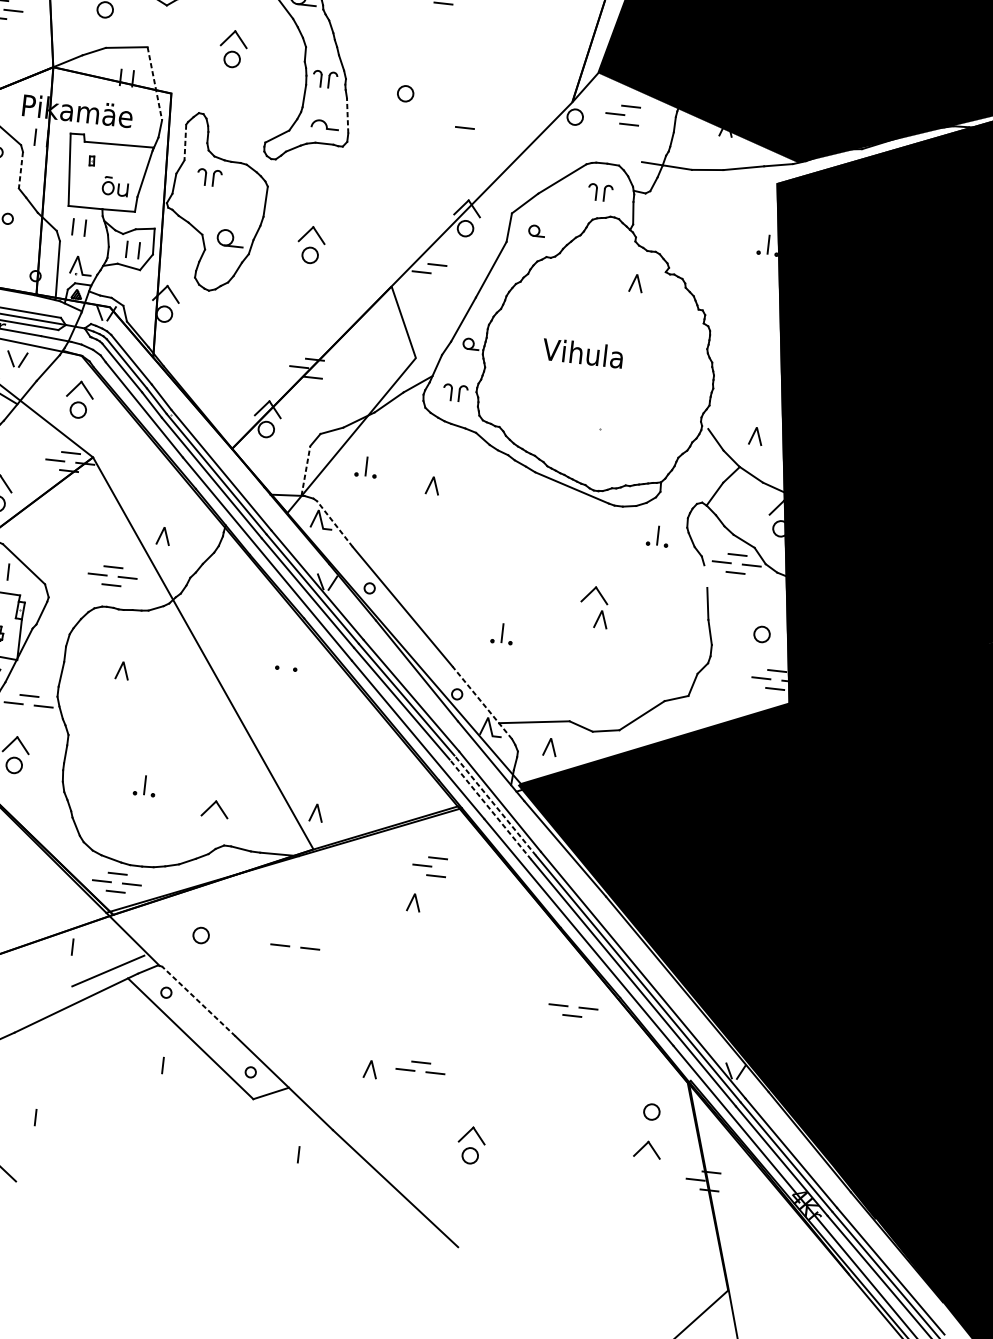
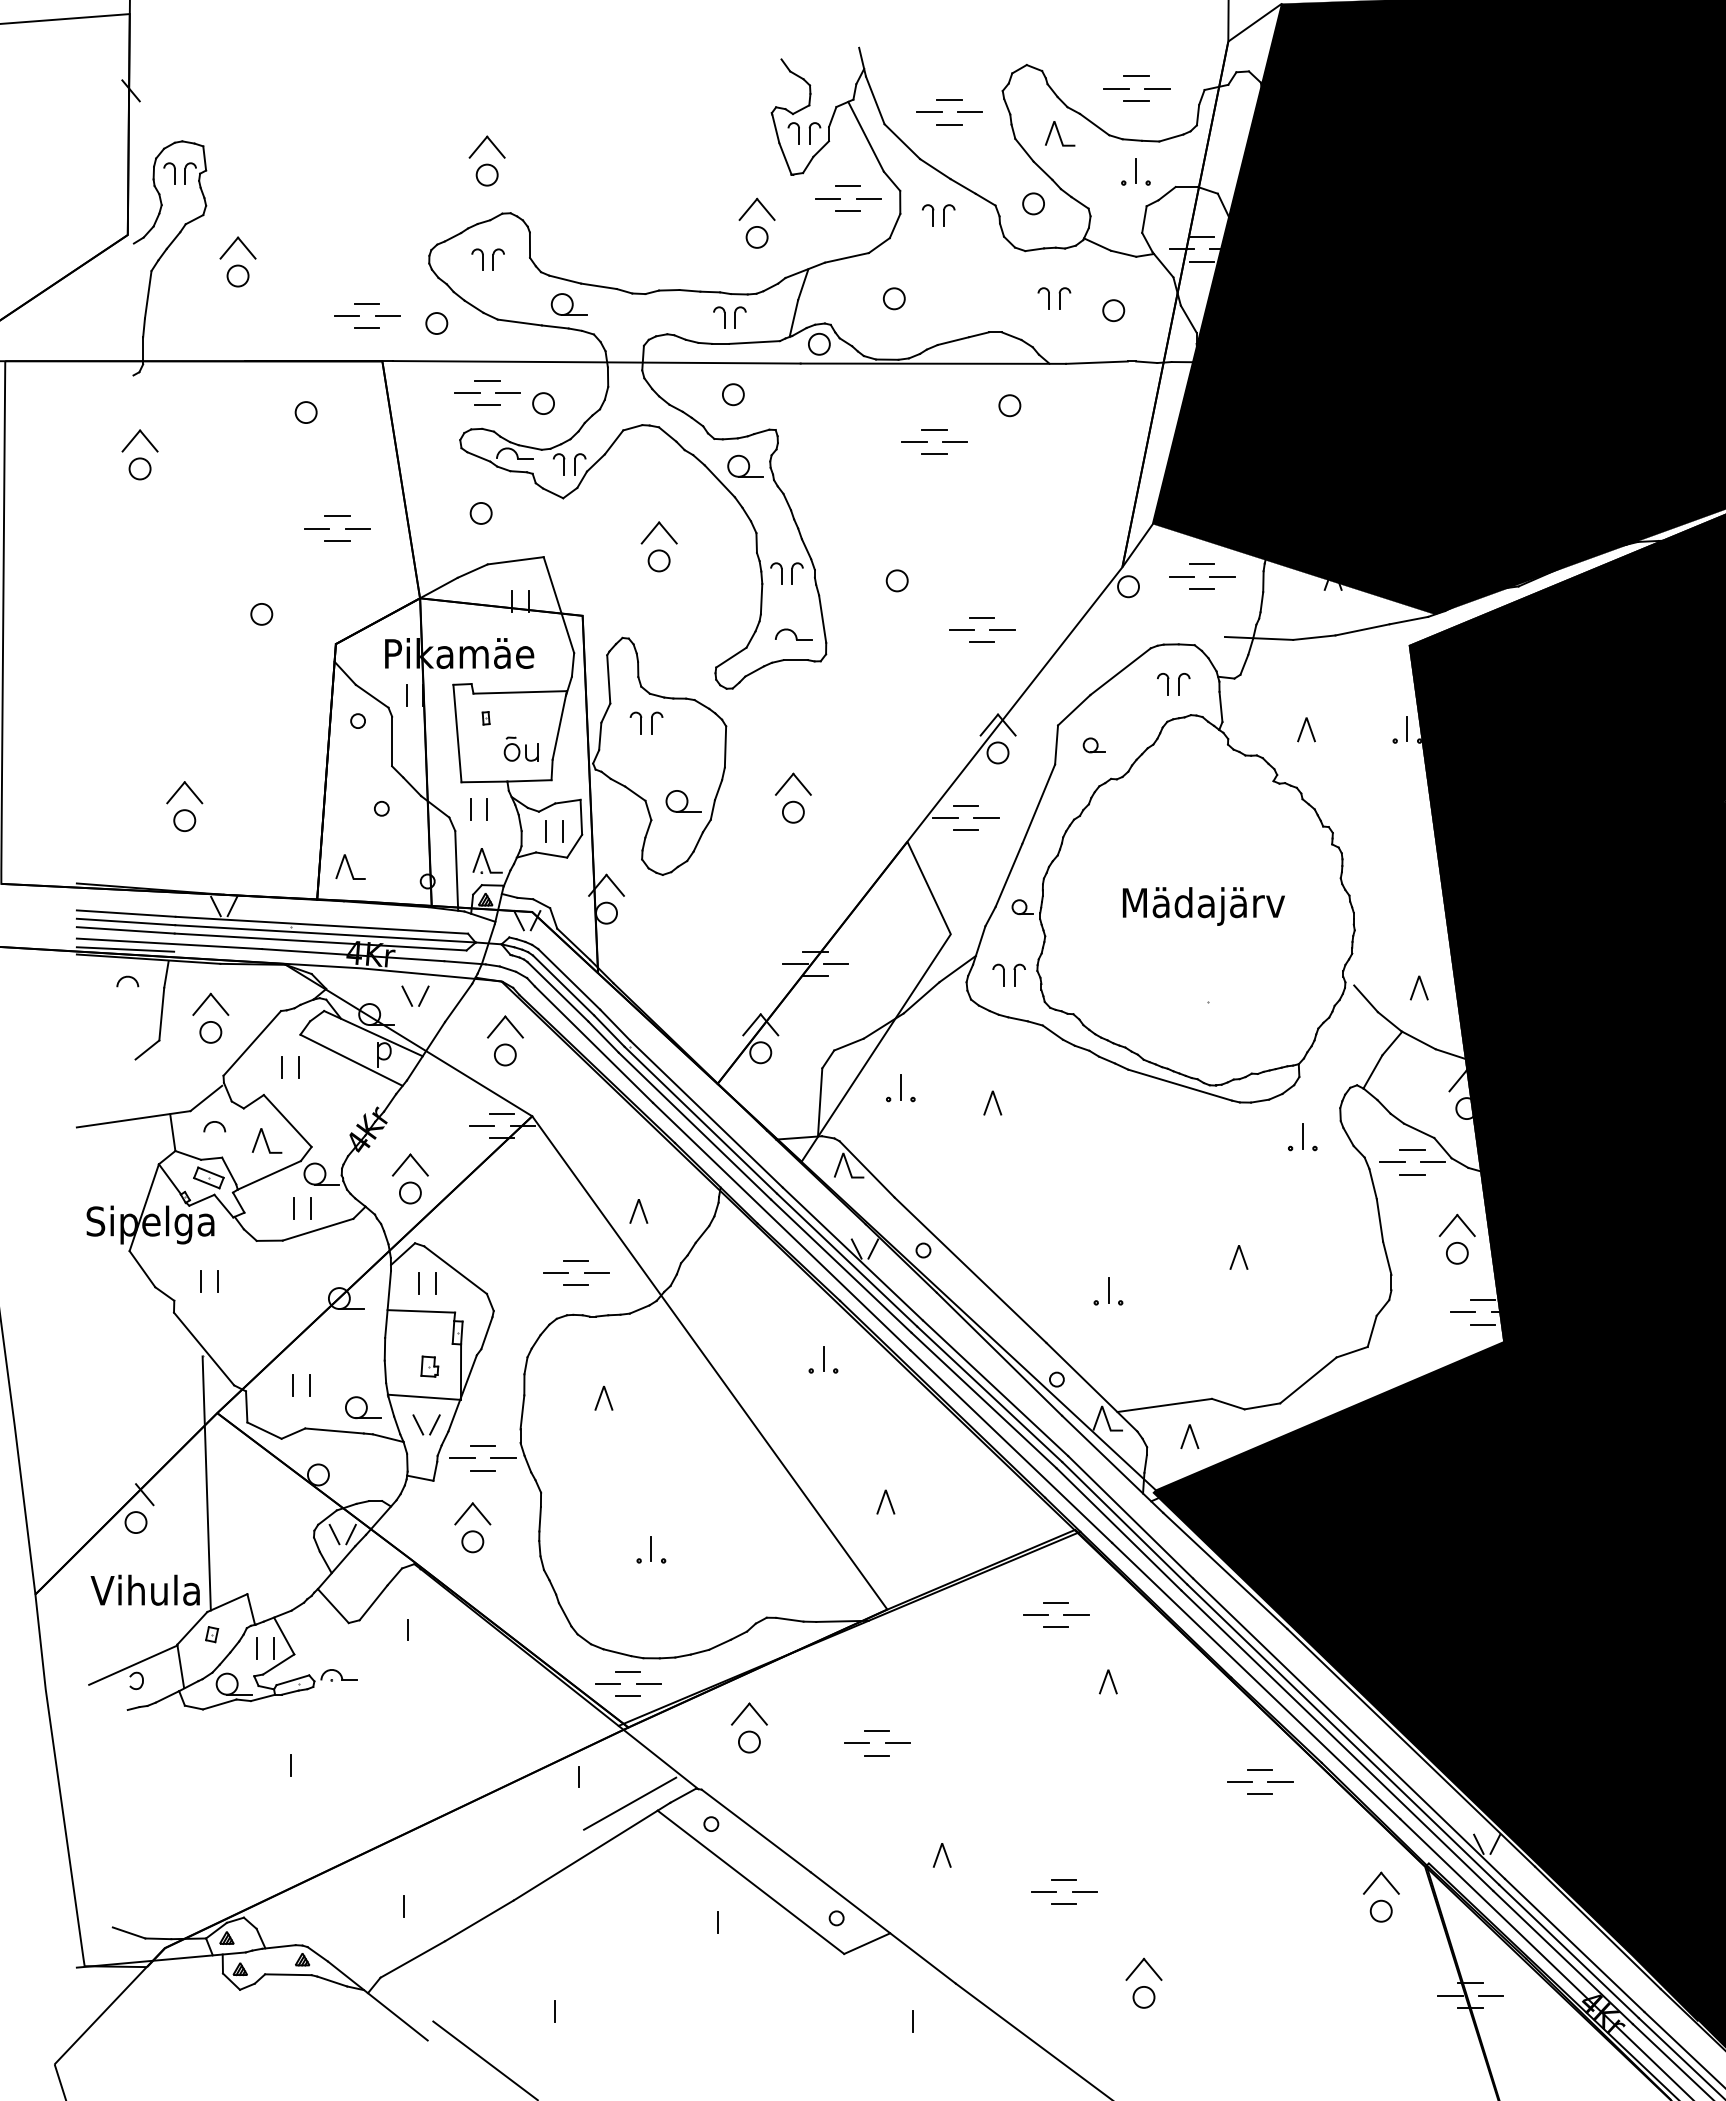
line: (155, 84) -> (559, 605), dashed -> solid
line: (347, 116) -> (822, 619), dashed -> solid
line: (645, 117) -> (1222, 576), added
line: (448, 135) -> (961, 630), added
line: (478, 138) -> (1002, 630), added
line: (185, 142) -> (608, 679), dashed -> solid
line: (462, 146) -> (981, 642), added
line: (21, 170) -> (392, 741), dashed -> solid
line: (451, 275) -> (986, 818), added
line: (435, 282) -> (965, 830), added
line: (634, 282) -> (1303, 729), moved
text: (602, 358) -> (1201, 906), Vihula -> Mädajärv
line: (328, 370) -> (835, 964), added
line: (306, 470) -> (820, 1101), dashed -> solid
line: (334, 524) -> (866, 1169), dashed -> solid
line: (705, 576) -> (1372, 1184), added
part: (594, 595) -> (1456, 1225), moved
line: (287, 659) -> (823, 1358), added
line: (481, 703) -> (1091, 1387), dashed -> solid
line: (27, 713) -> (482, 1470), added
line: (495, 805) -> (1124, 1522), dashed -> solid
part: (215, 808) -> (749, 1713), moved
line: (490, 809) -> (1118, 1529), dashed -> solid
line: (314, 811) -> (883, 1500), moved
line: (452, 868) -> (1076, 1614), added
line: (415, 901) -> (1110, 1679), moved
line: (296, 938) -> (877, 1731), added
line: (294, 955) -> (877, 1755), added
line: (574, 997) -> (1259, 1769), added
line: (198, 1001) -> (755, 1830), dashed -> solid
line: (368, 1068) -> (939, 1854), moved
line: (418, 1080) -> (1063, 1904), added
part: (647, 1149) -> (1381, 1882), moved
line: (725, 1183) -> (1490, 1995), added

